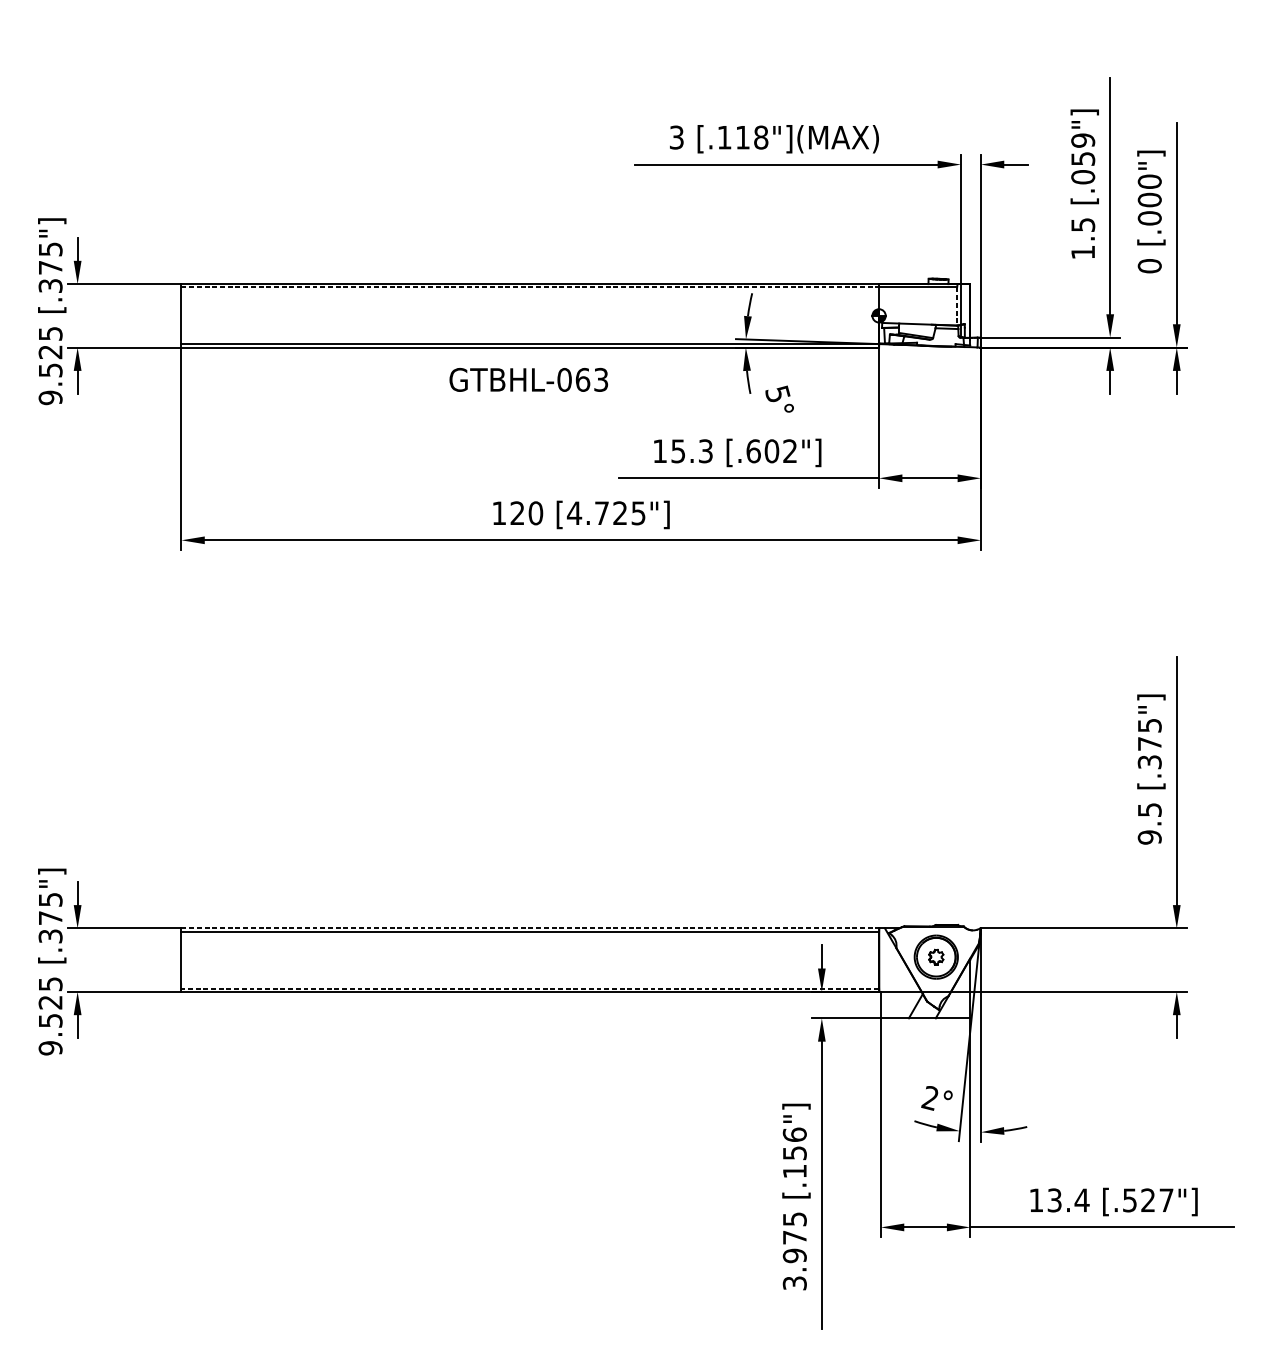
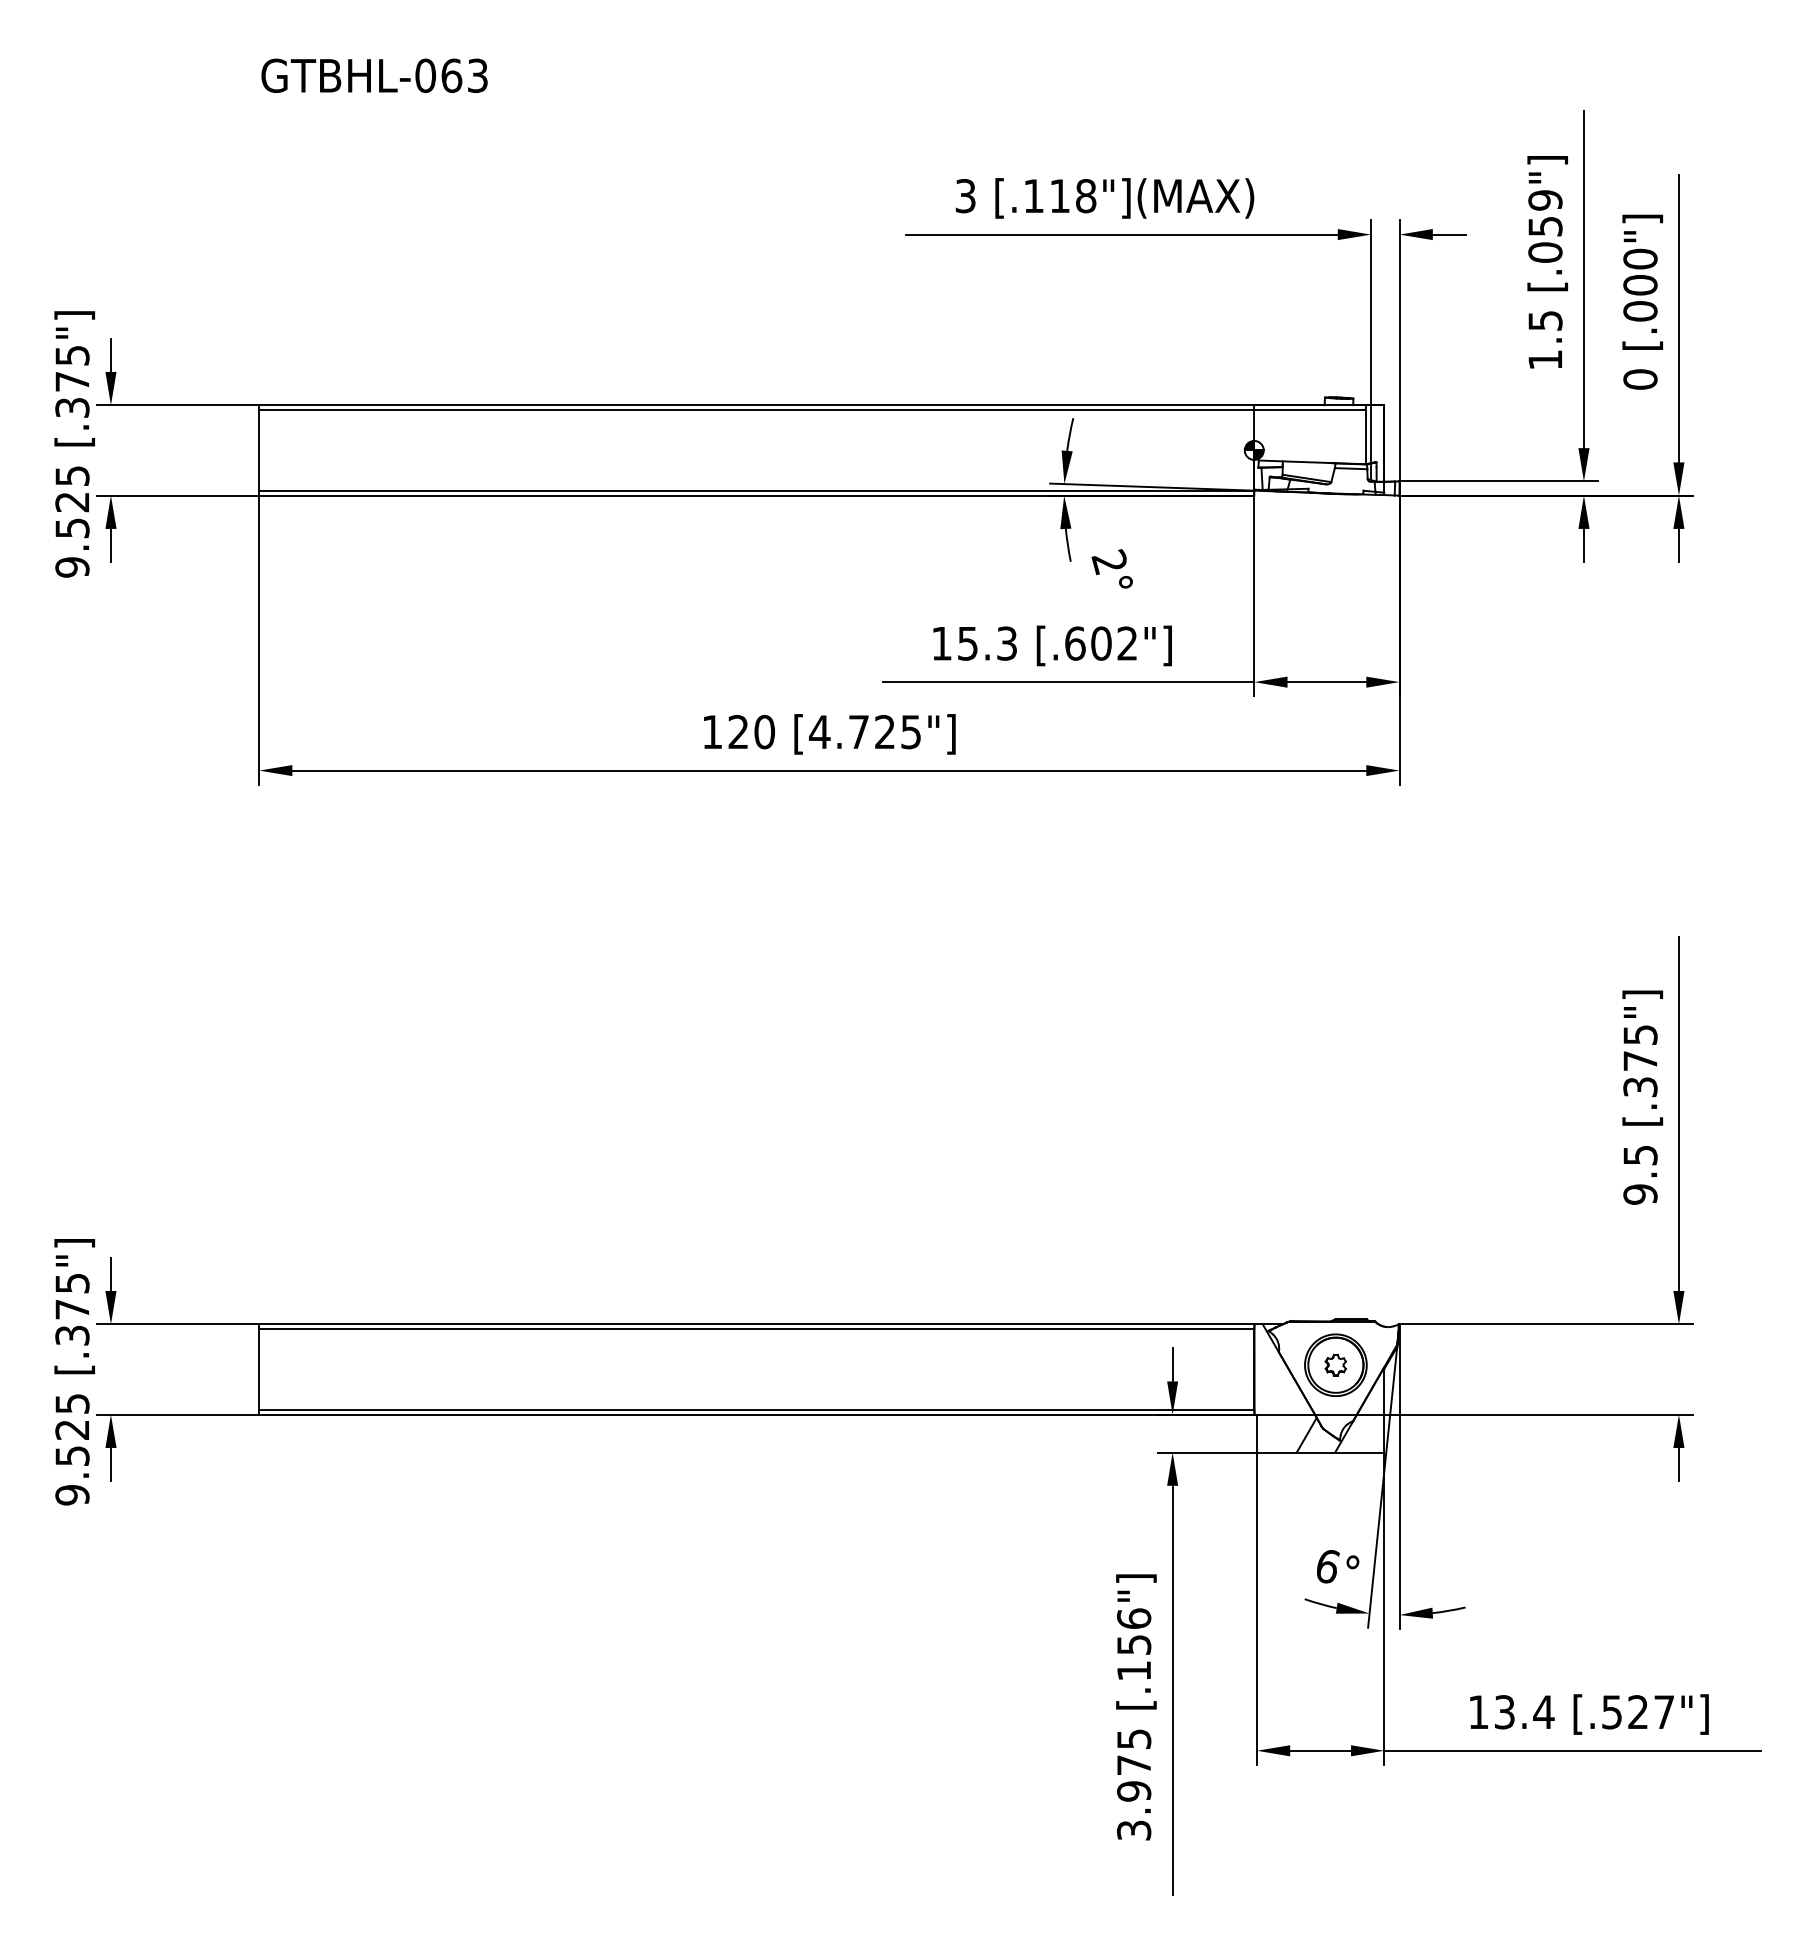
line: (530, 287) -> (756, 409), dashed -> solid
line: (957, 306) -> (1365, 437), dashed -> solid
text: (528, 379) -> (374, 75), moved
text: (777, 394) -> (1109, 562), 5° -> 2°
line: (530, 928) -> (756, 1324), dashed -> solid
line: (530, 988) -> (756, 1410), dashed -> solid
text: (929, 1098) -> (1326, 1566), 2° -> 6°

